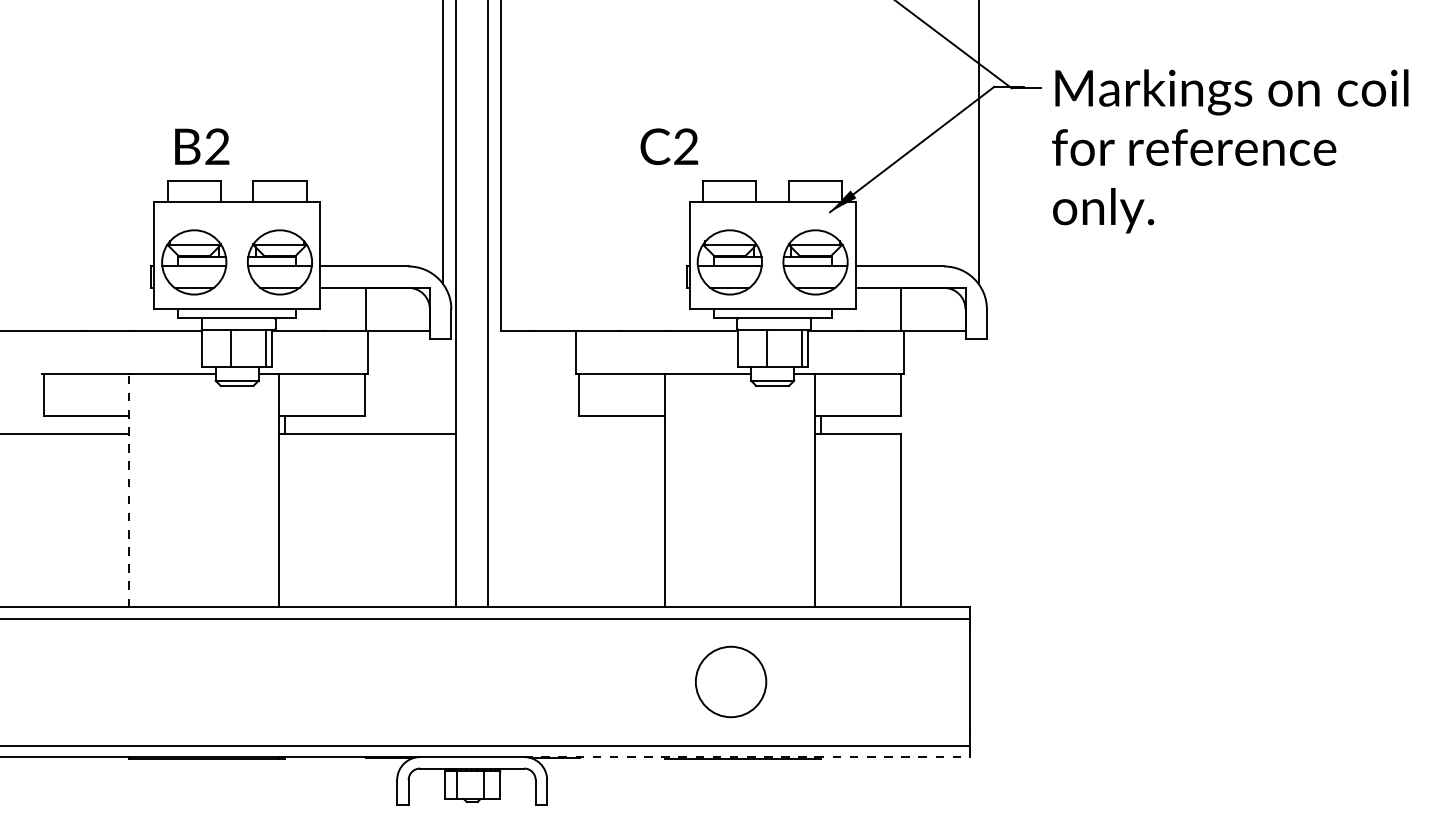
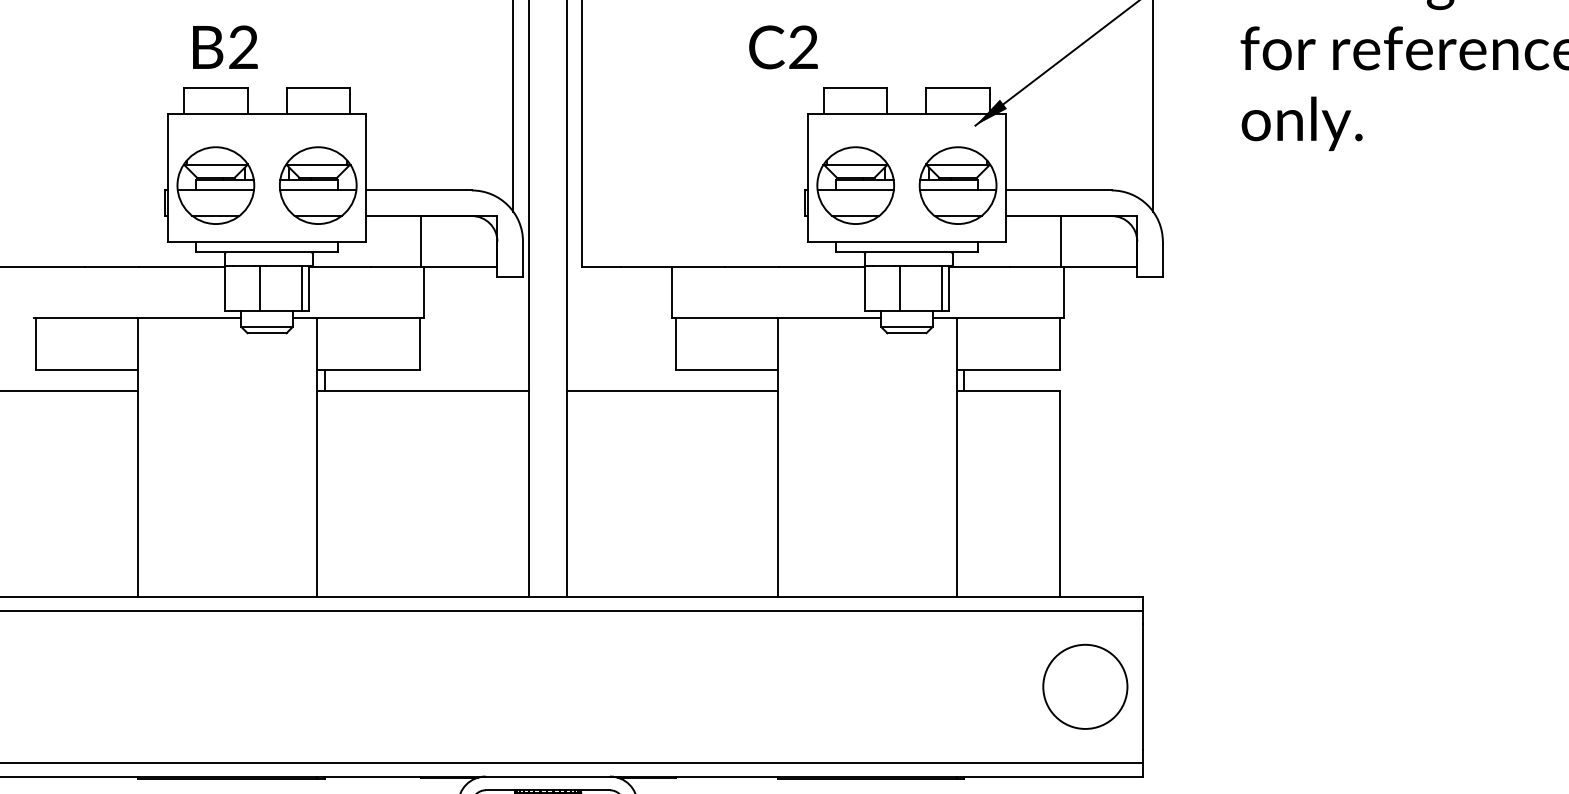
line: (576, 434) -> (672, 391), added
line: (129, 490) -> (138, 458), dashed -> solid
circle: (731, 681) -> (1085, 686), moved
line: (747, 757) -> (876, 777), dashed -> solid

